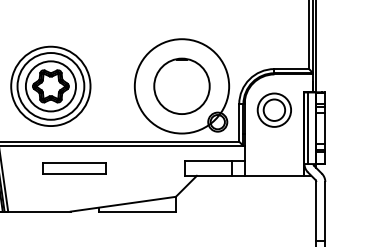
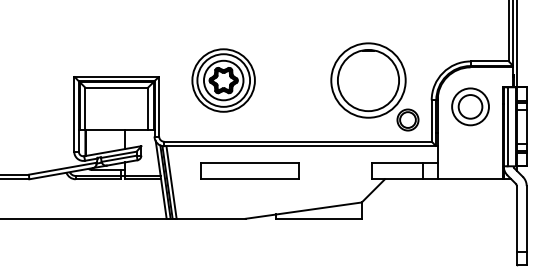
part: (50, 86) -> (223, 80), size x0.71
circle: (181, 86) -> (368, 80), size x0.71
part: (74, 167) -> (249, 170), size x1.43

